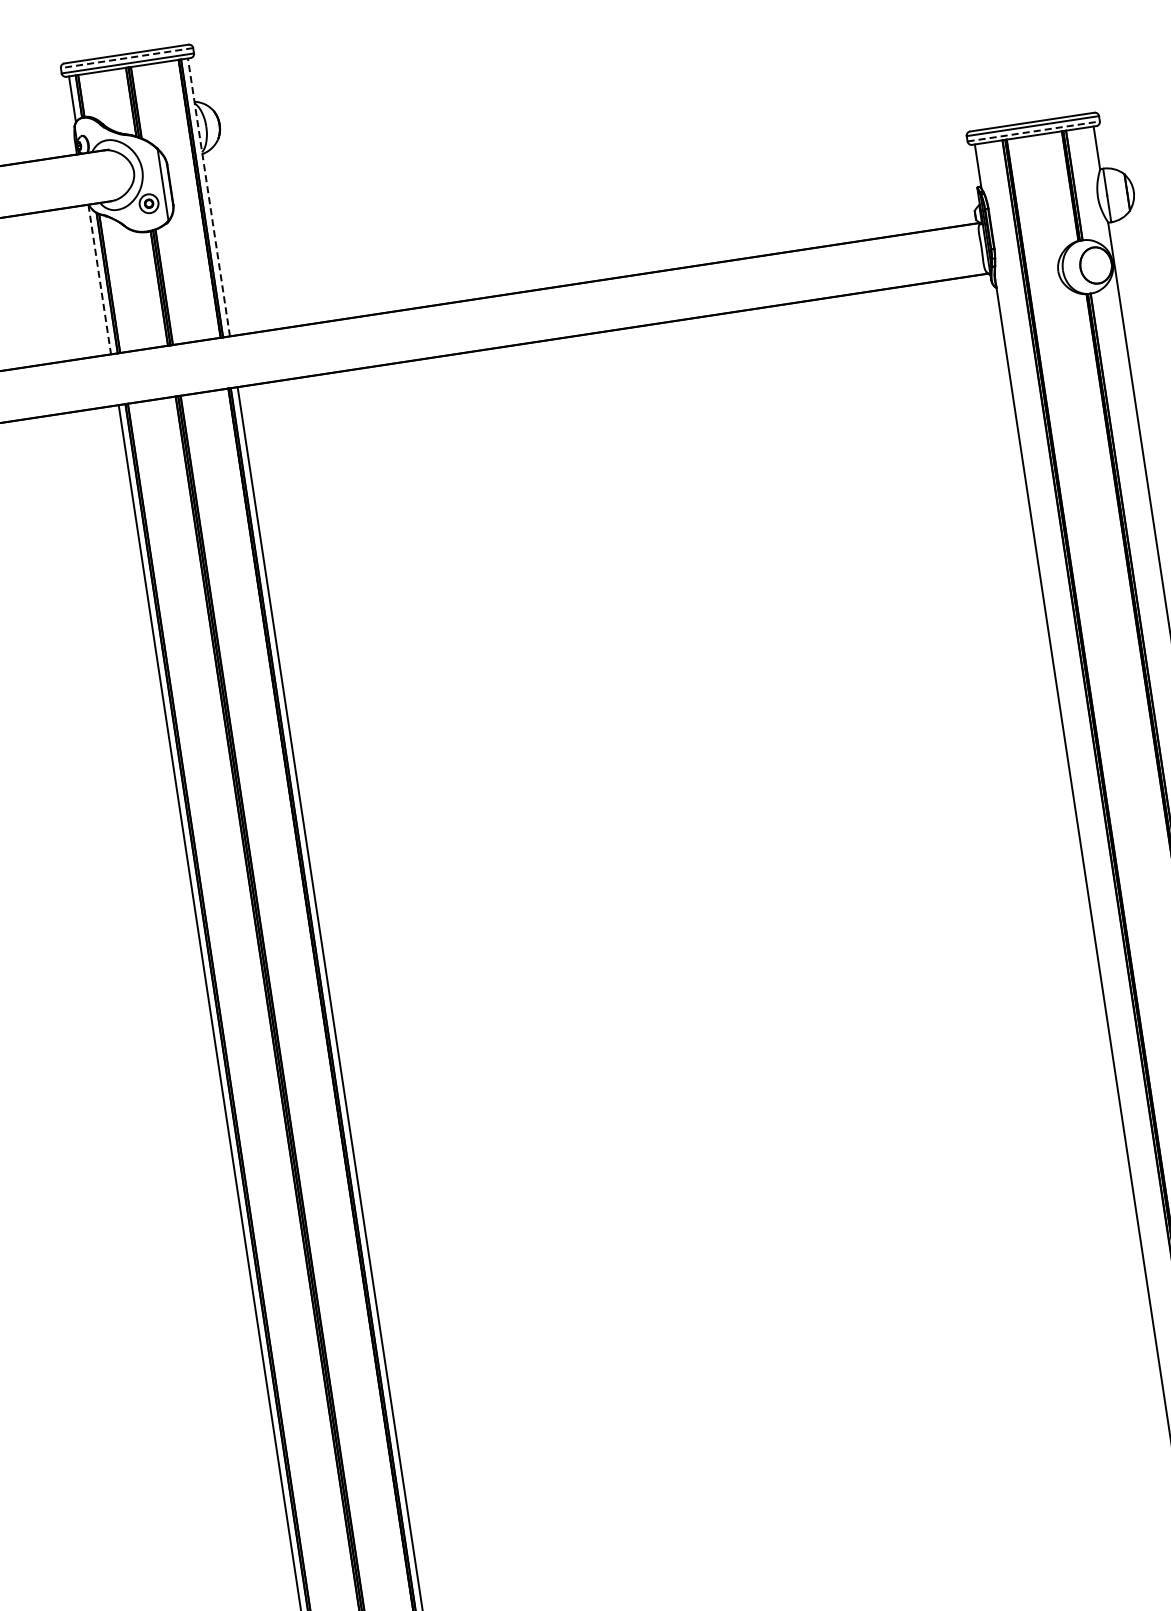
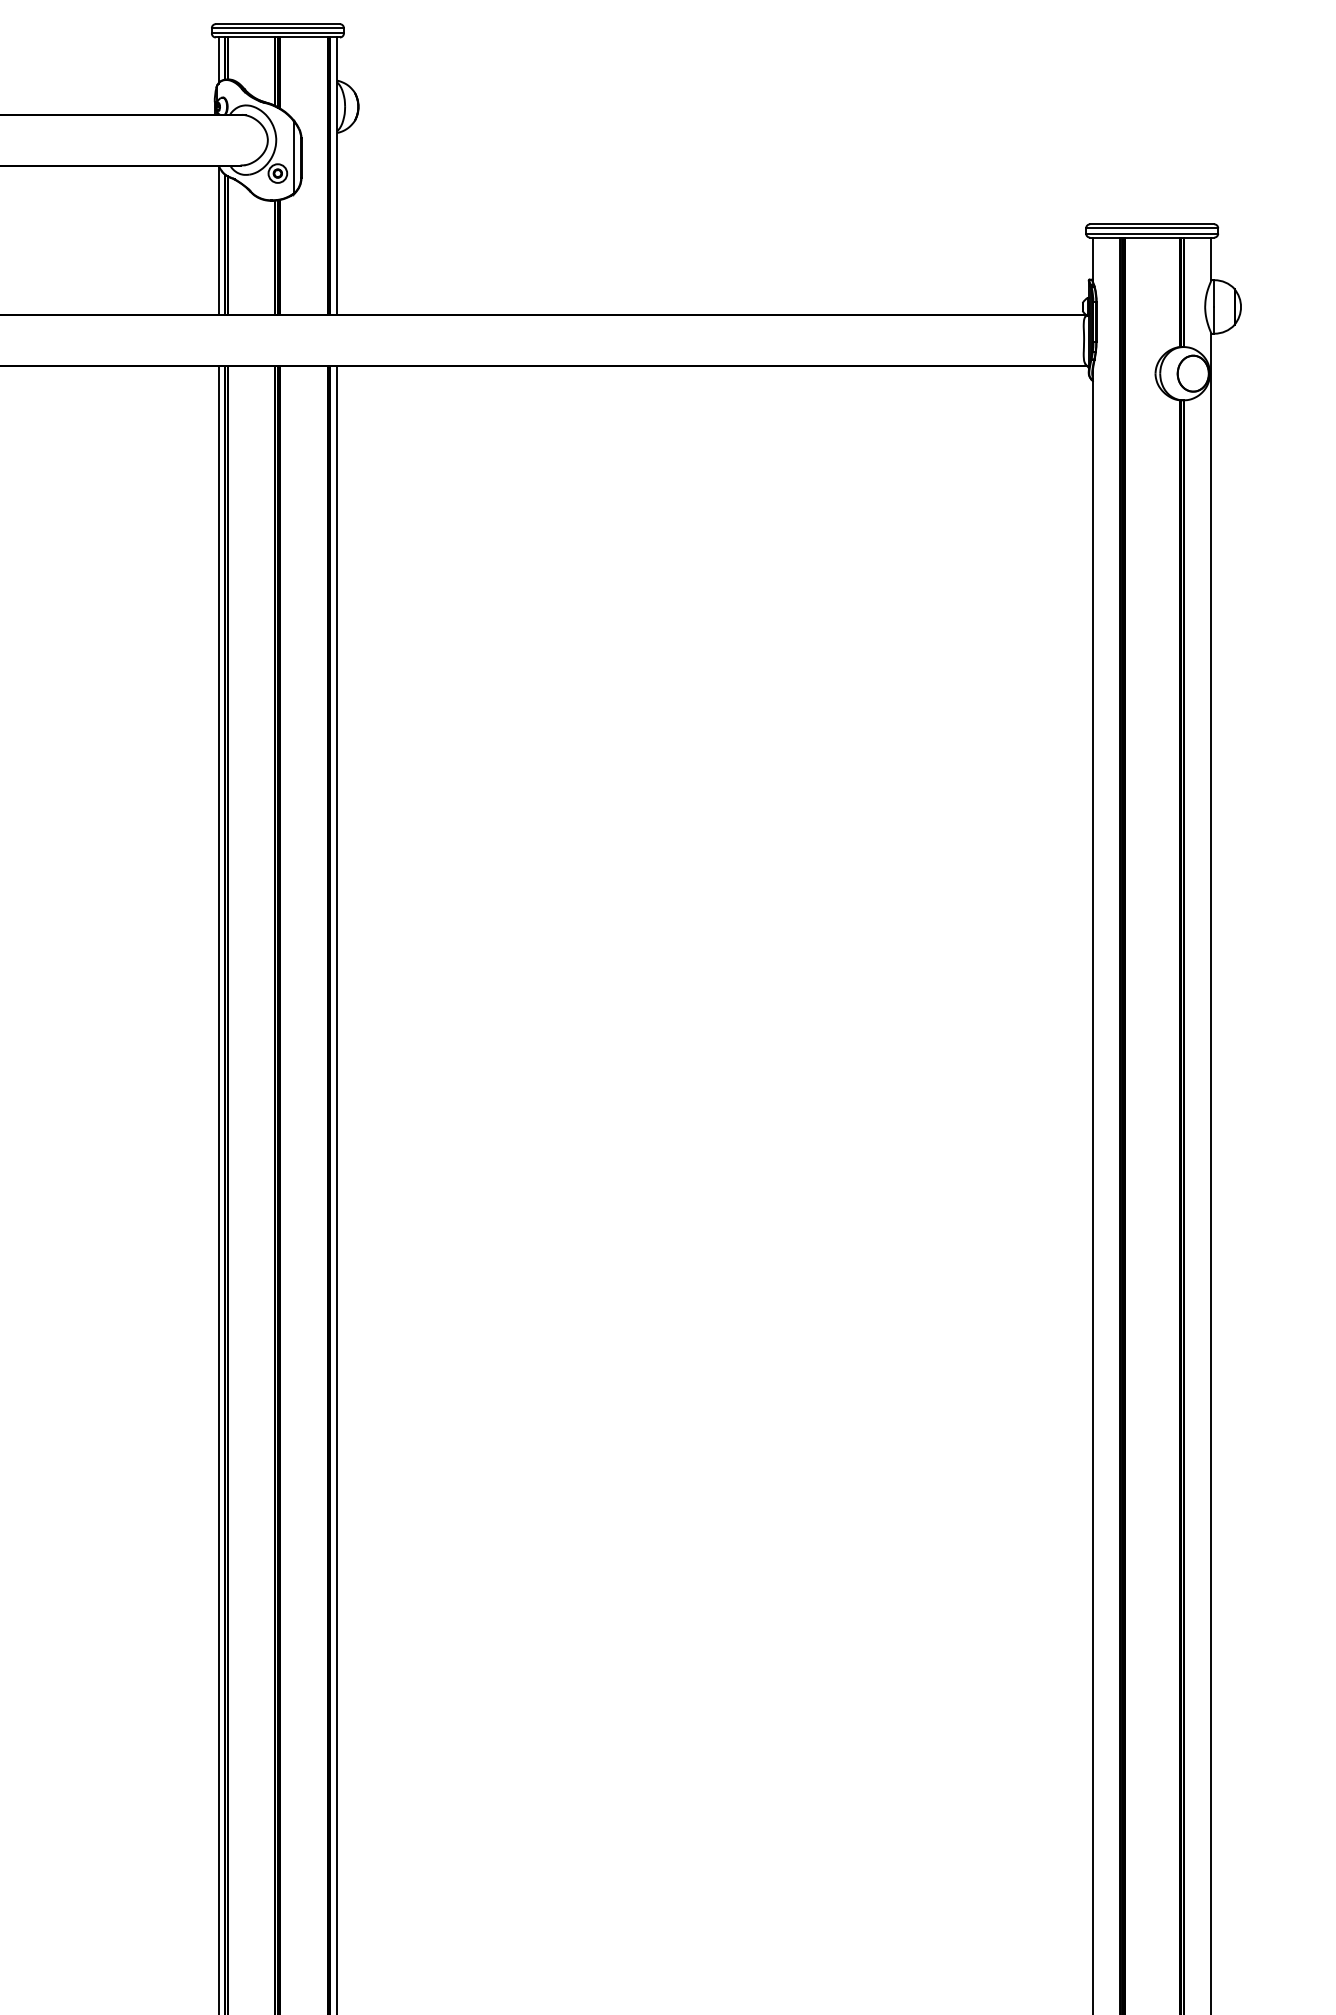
line: (126, 58) -> (277, 28), dashed -> solid
line: (1034, 131) -> (1152, 233), dashed -> solid
line: (209, 197) -> (337, 176), dashed -> solid
line: (99, 279) -> (218, 240), dashed -> solid

